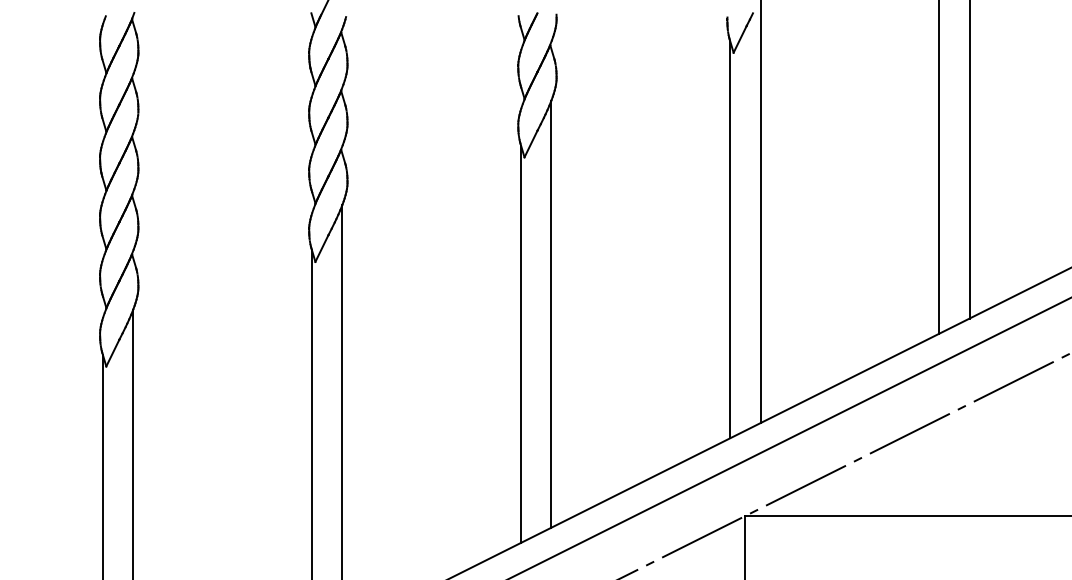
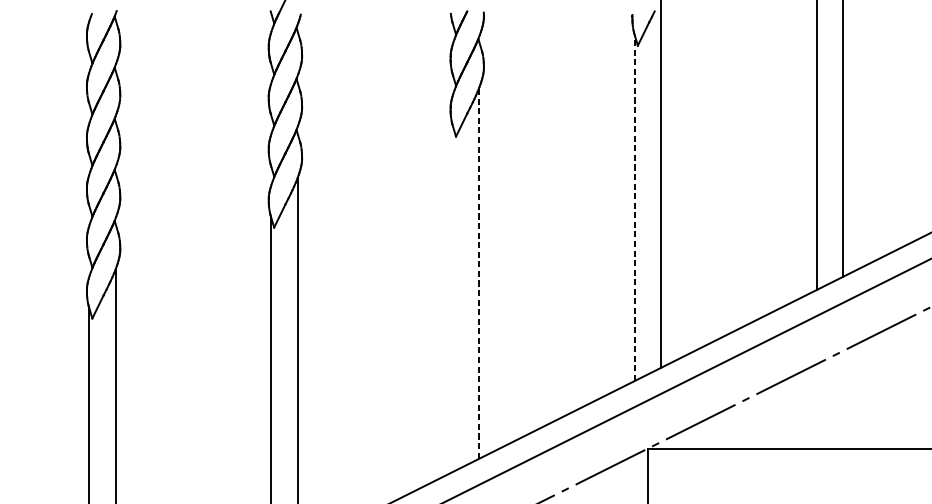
line: (730, 239) -> (635, 208), solid -> dashed
line: (551, 314) -> (479, 273), solid -> dashed
line: (521, 343) -> (453, 298), removed

